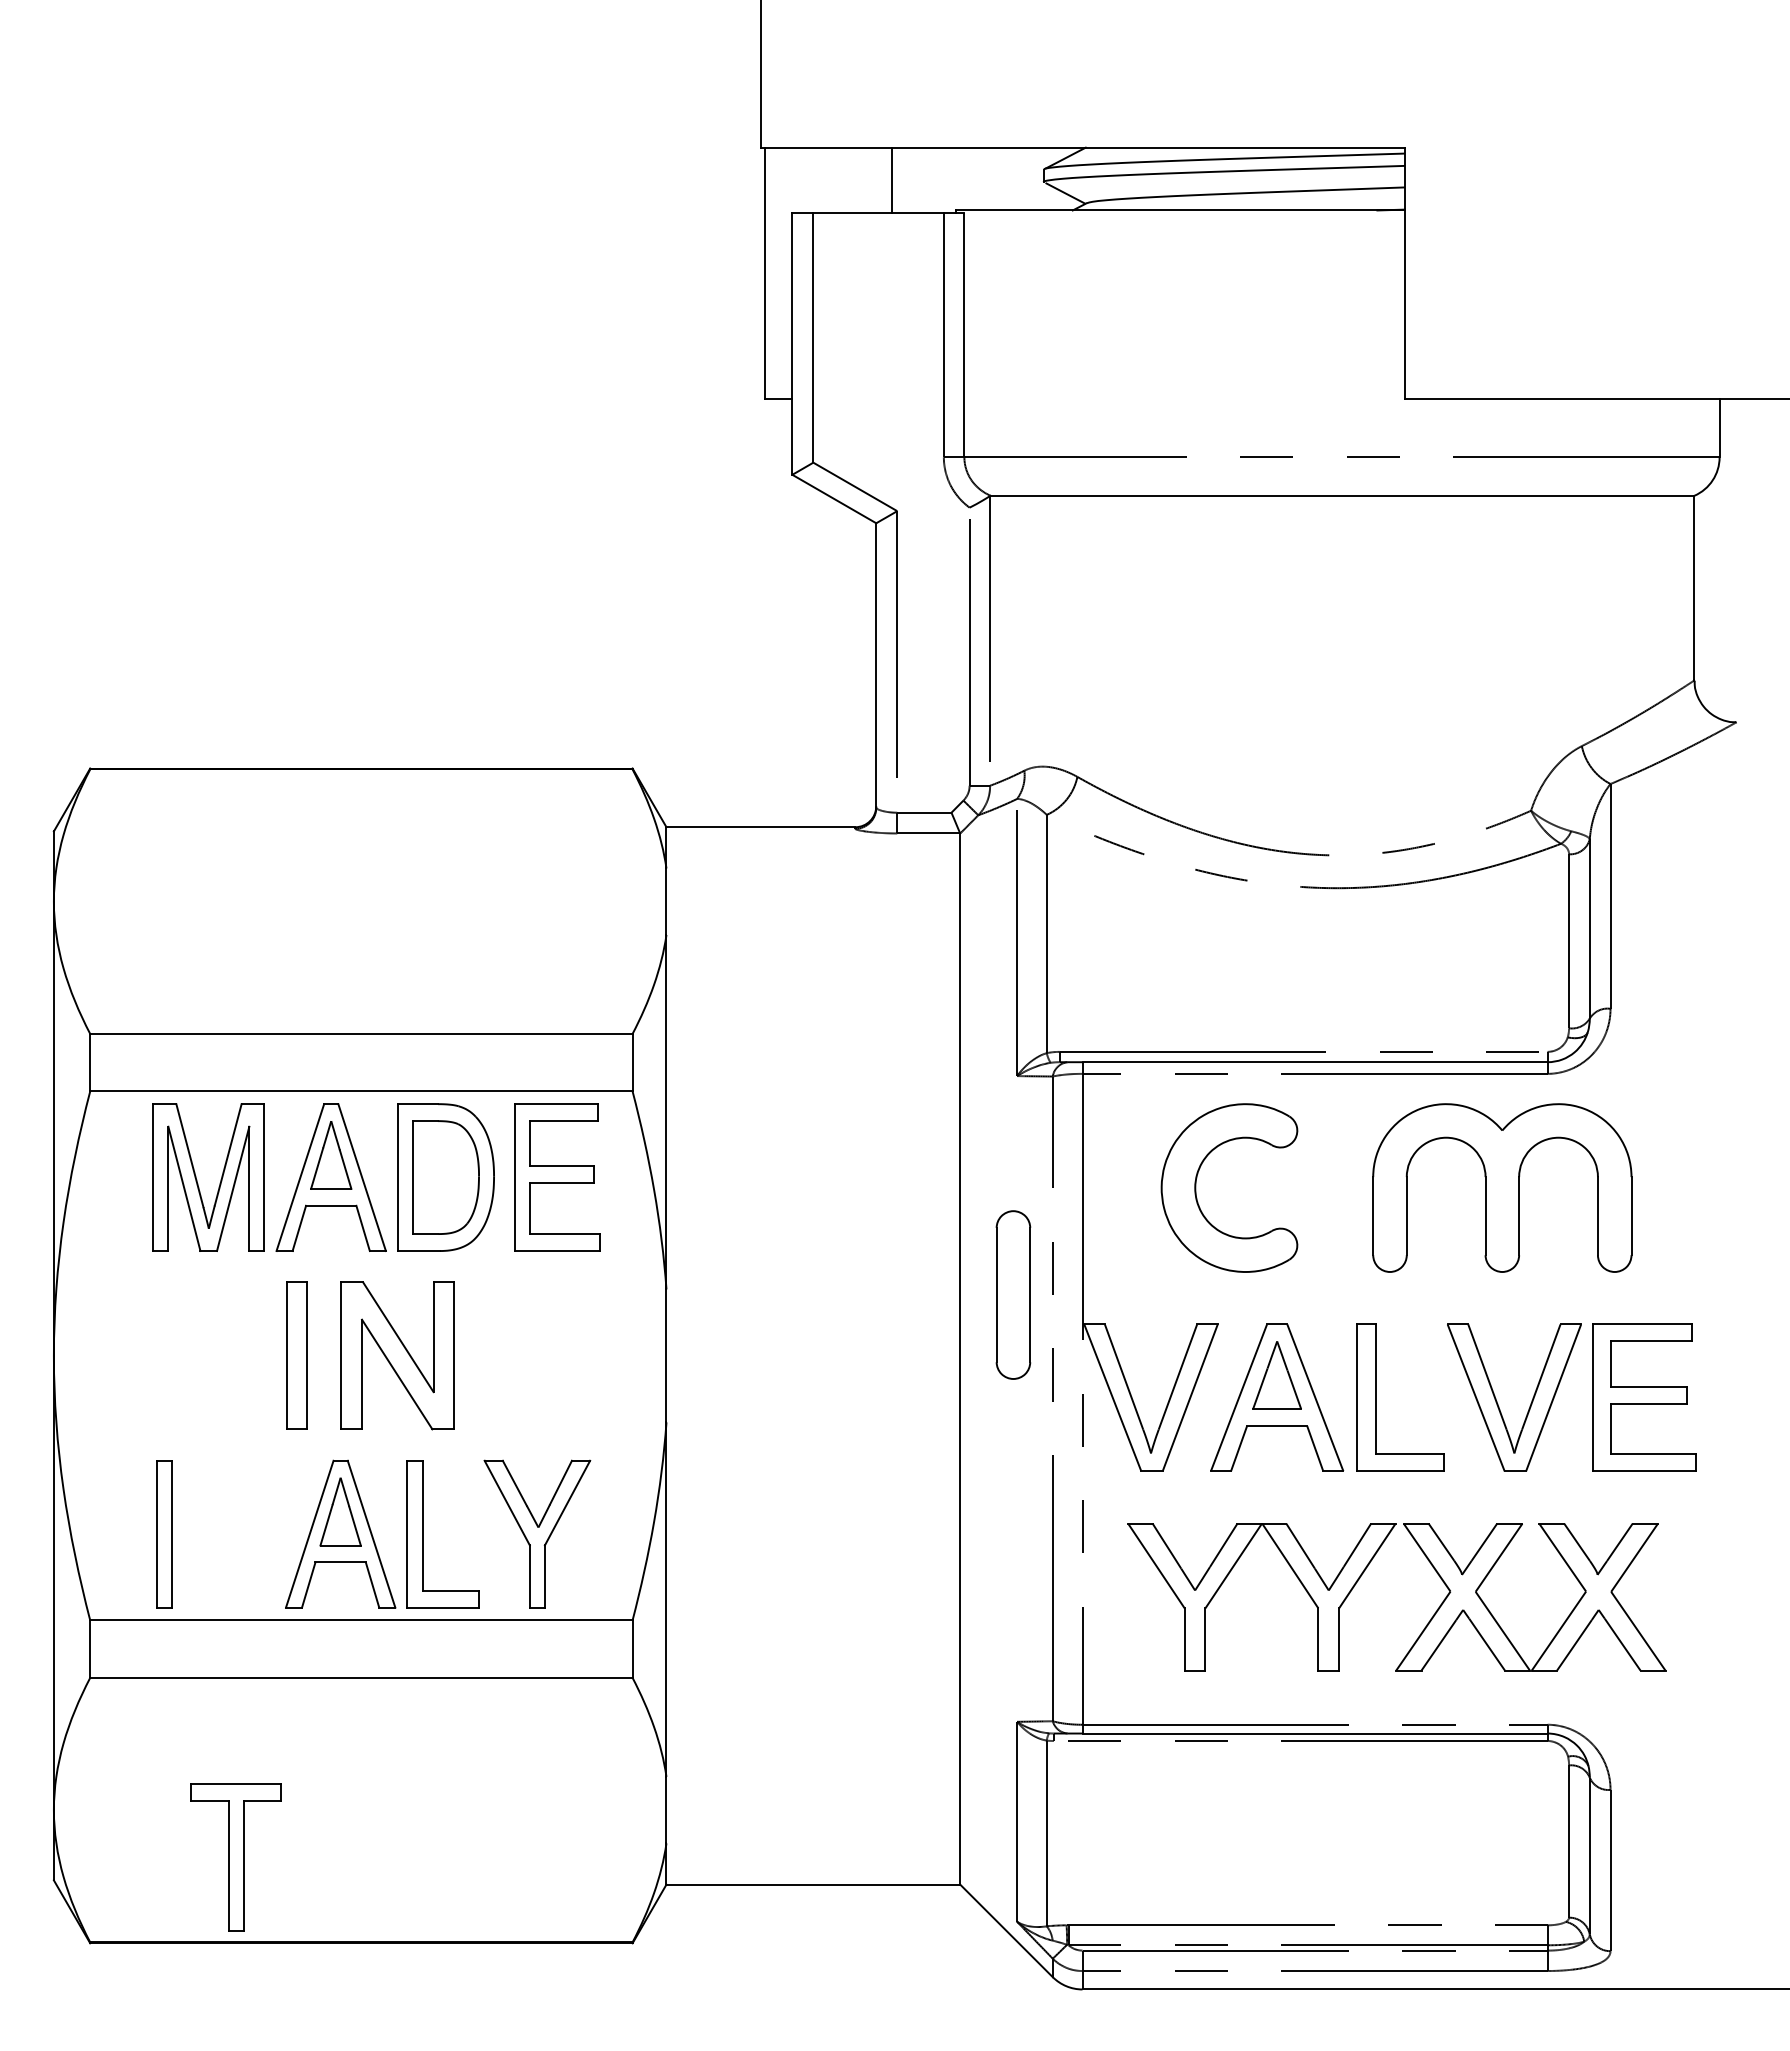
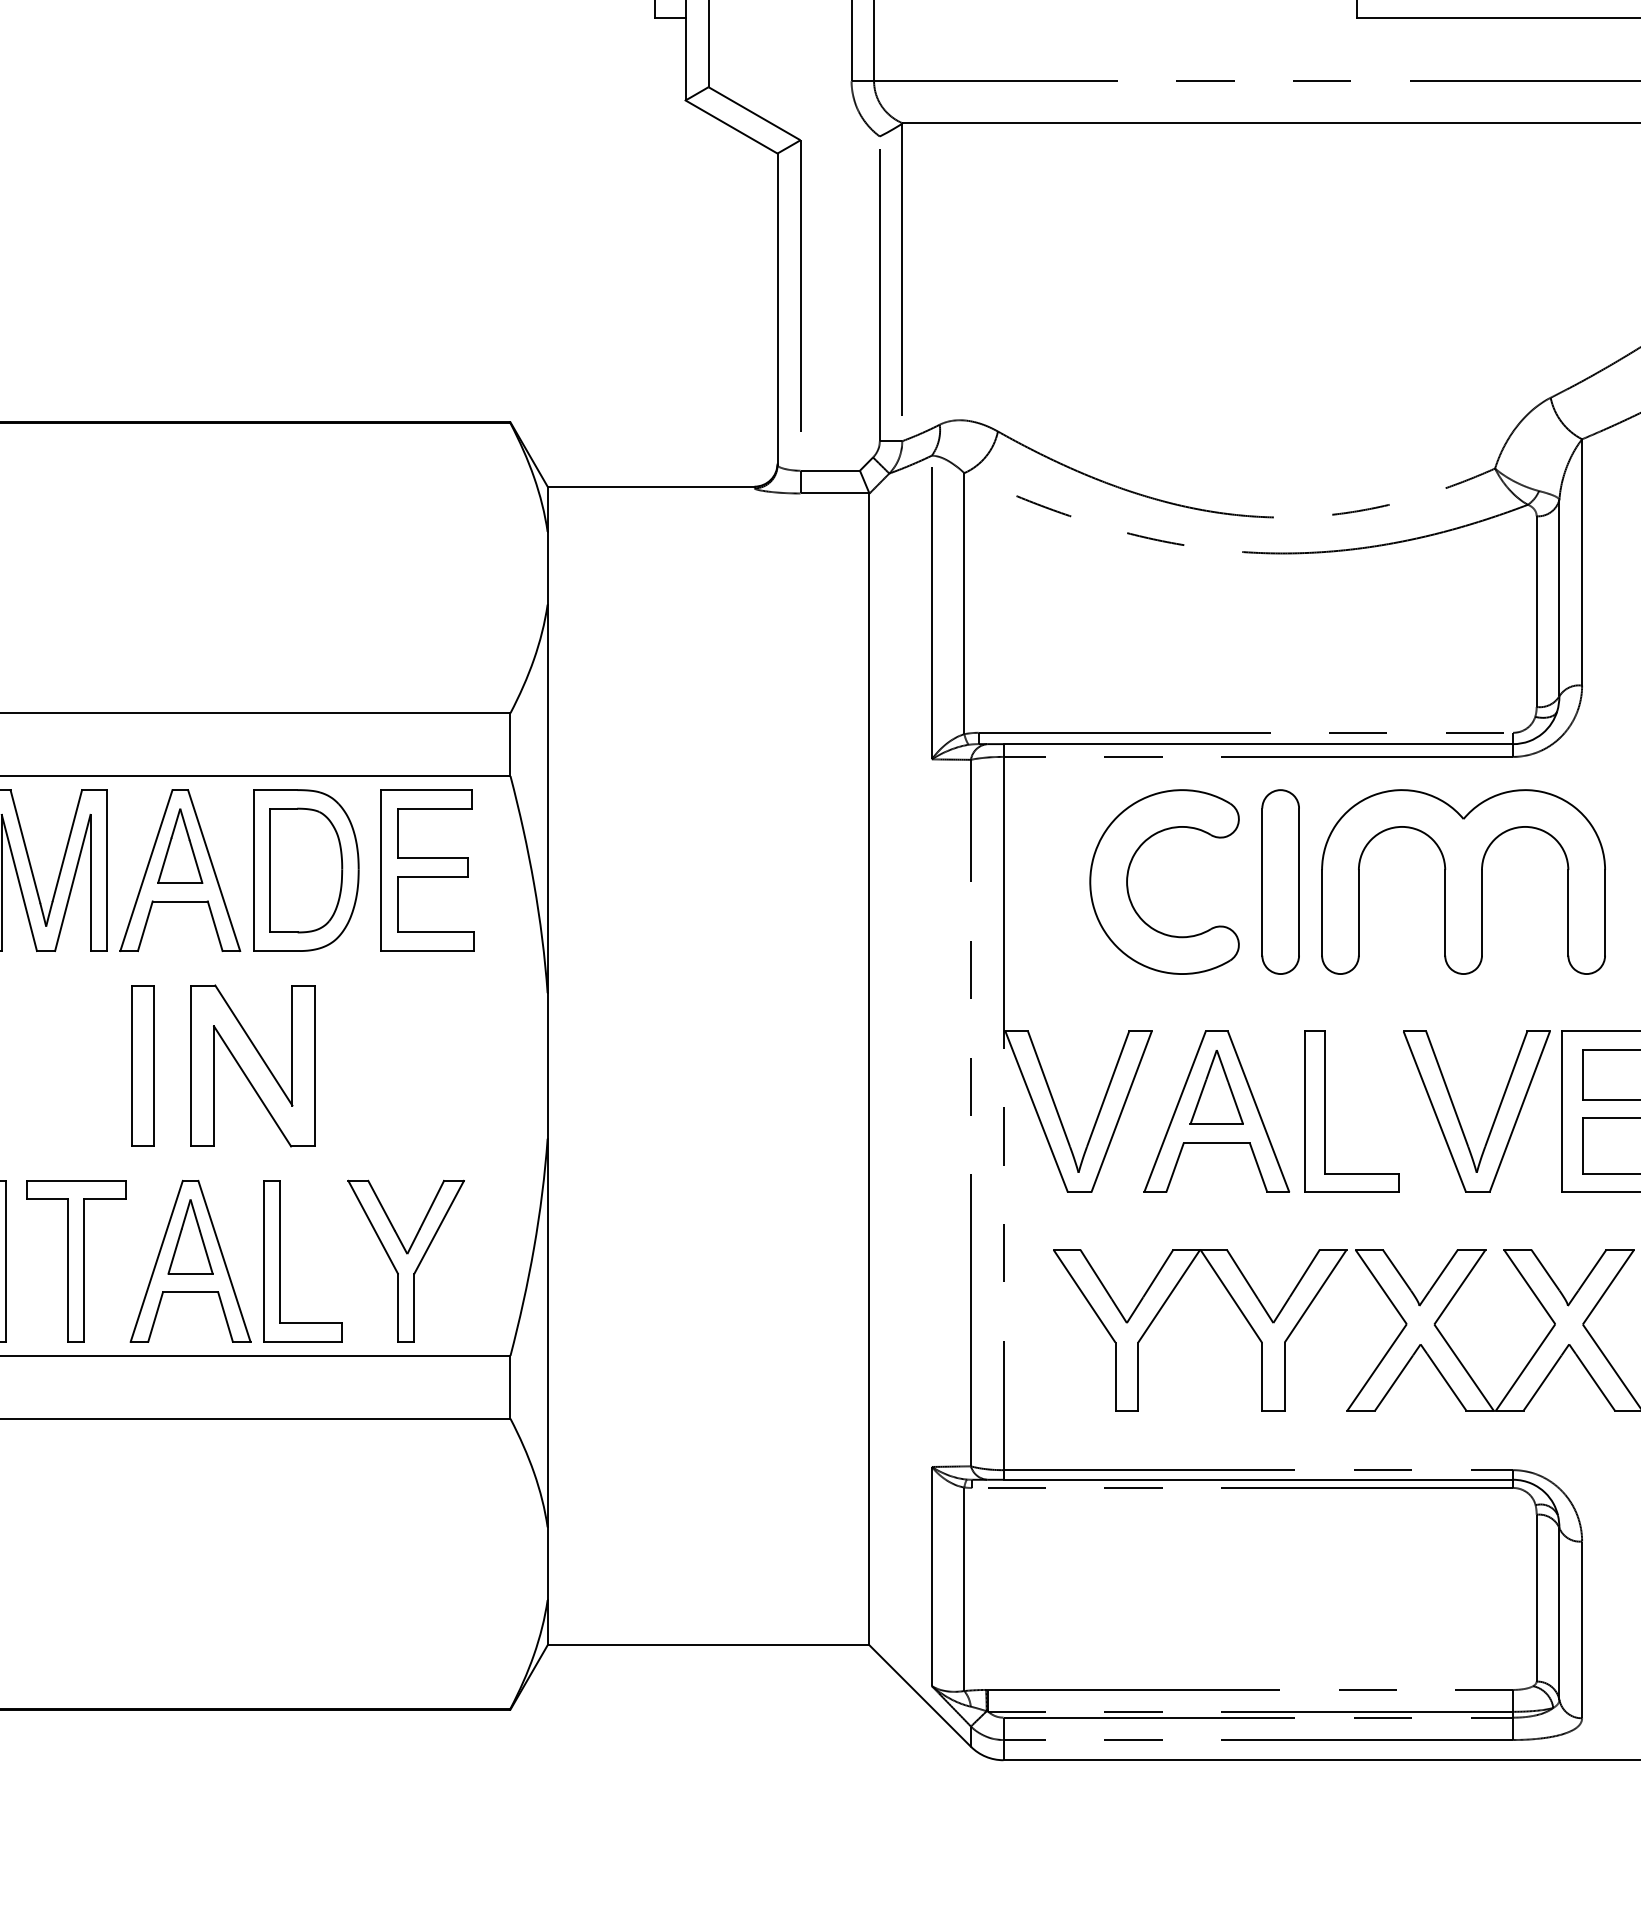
part: (1013, 1294) -> (1280, 881), moved
part: (235, 1857) -> (75, 1261), moved

